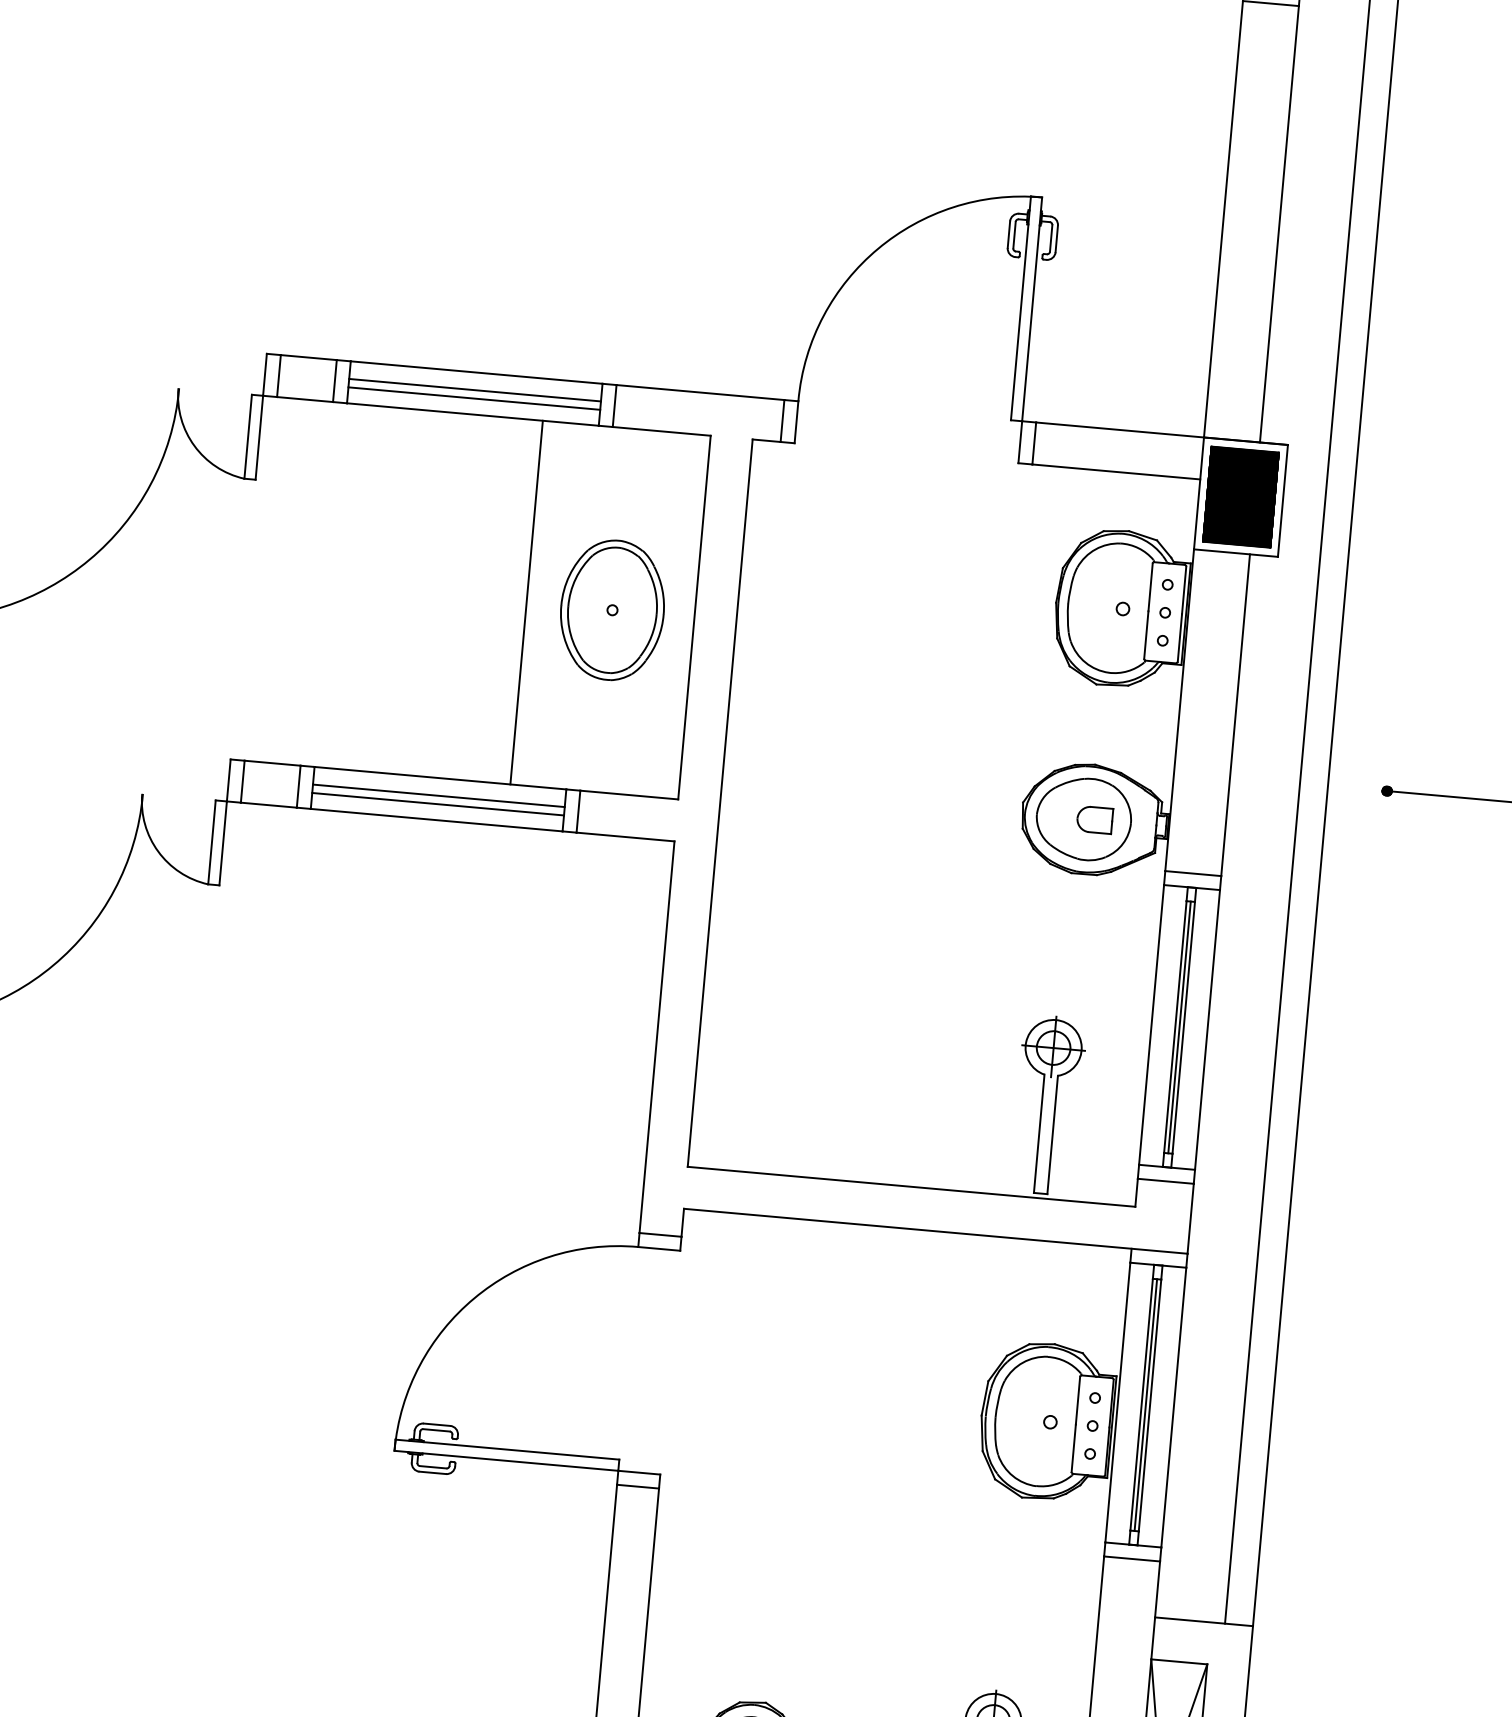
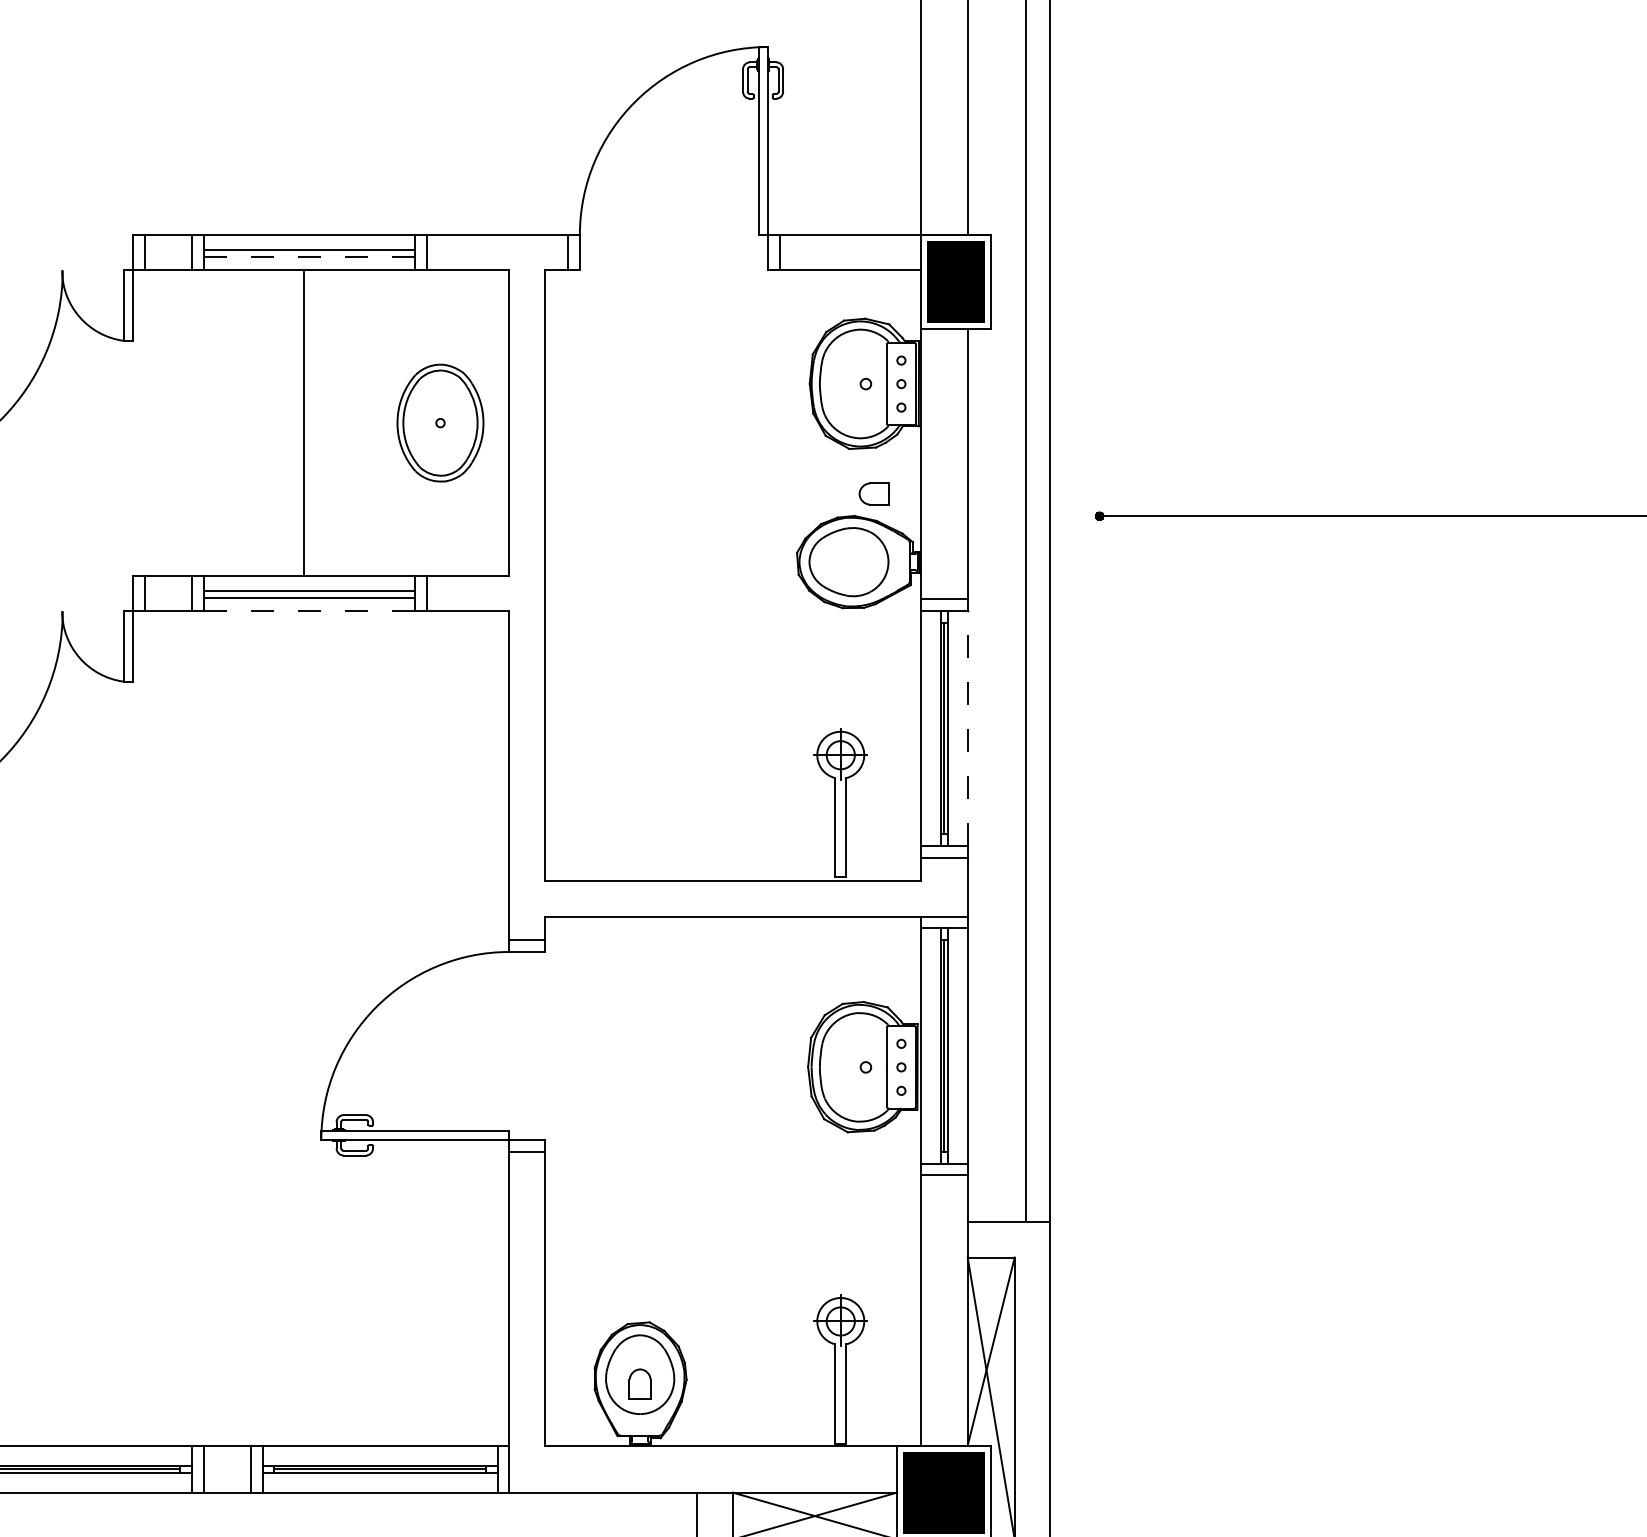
line: (474, 398) -> (309, 256), solid -> dashed
line: (526, 601) -> (304, 422), moved
part: (1094, 819) -> (873, 493), moved
line: (436, 820) -> (309, 611), solid -> dashed
line: (1207, 1029) -> (967, 728), solid -> dashed

